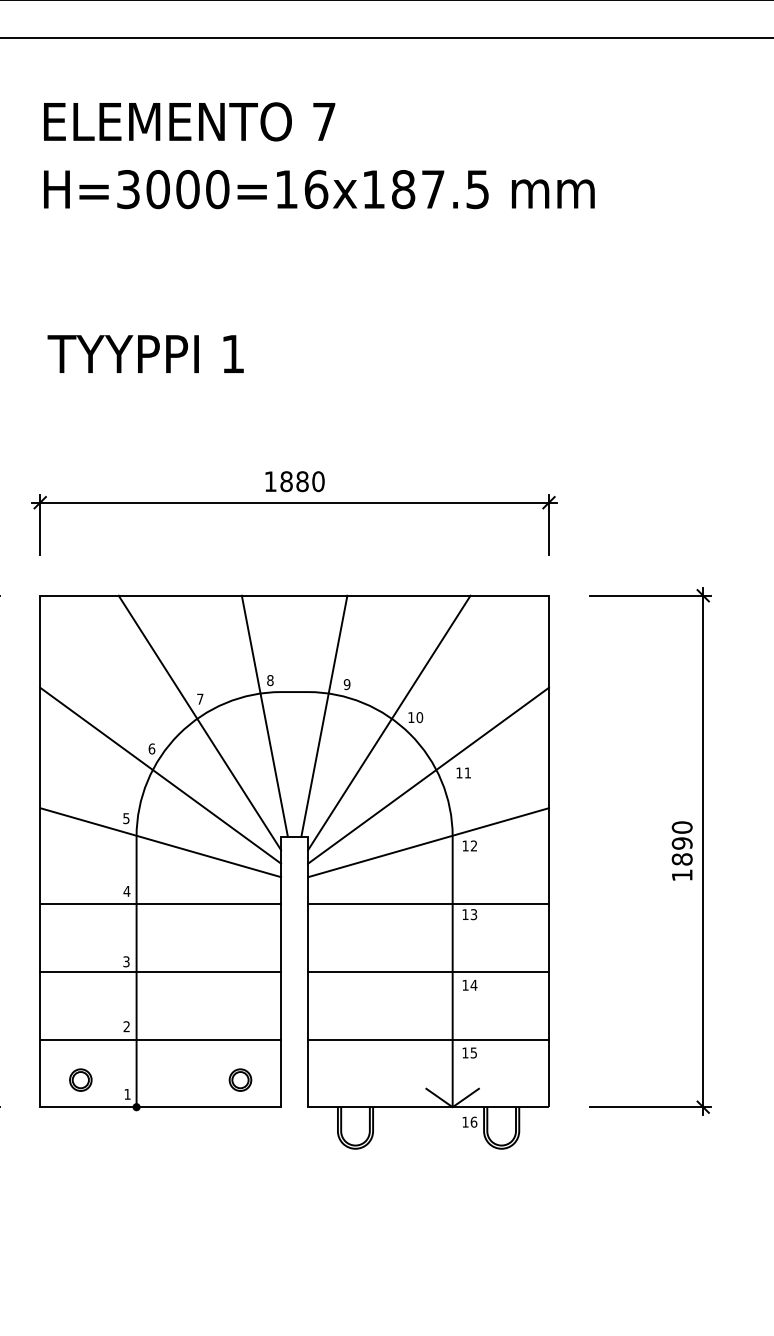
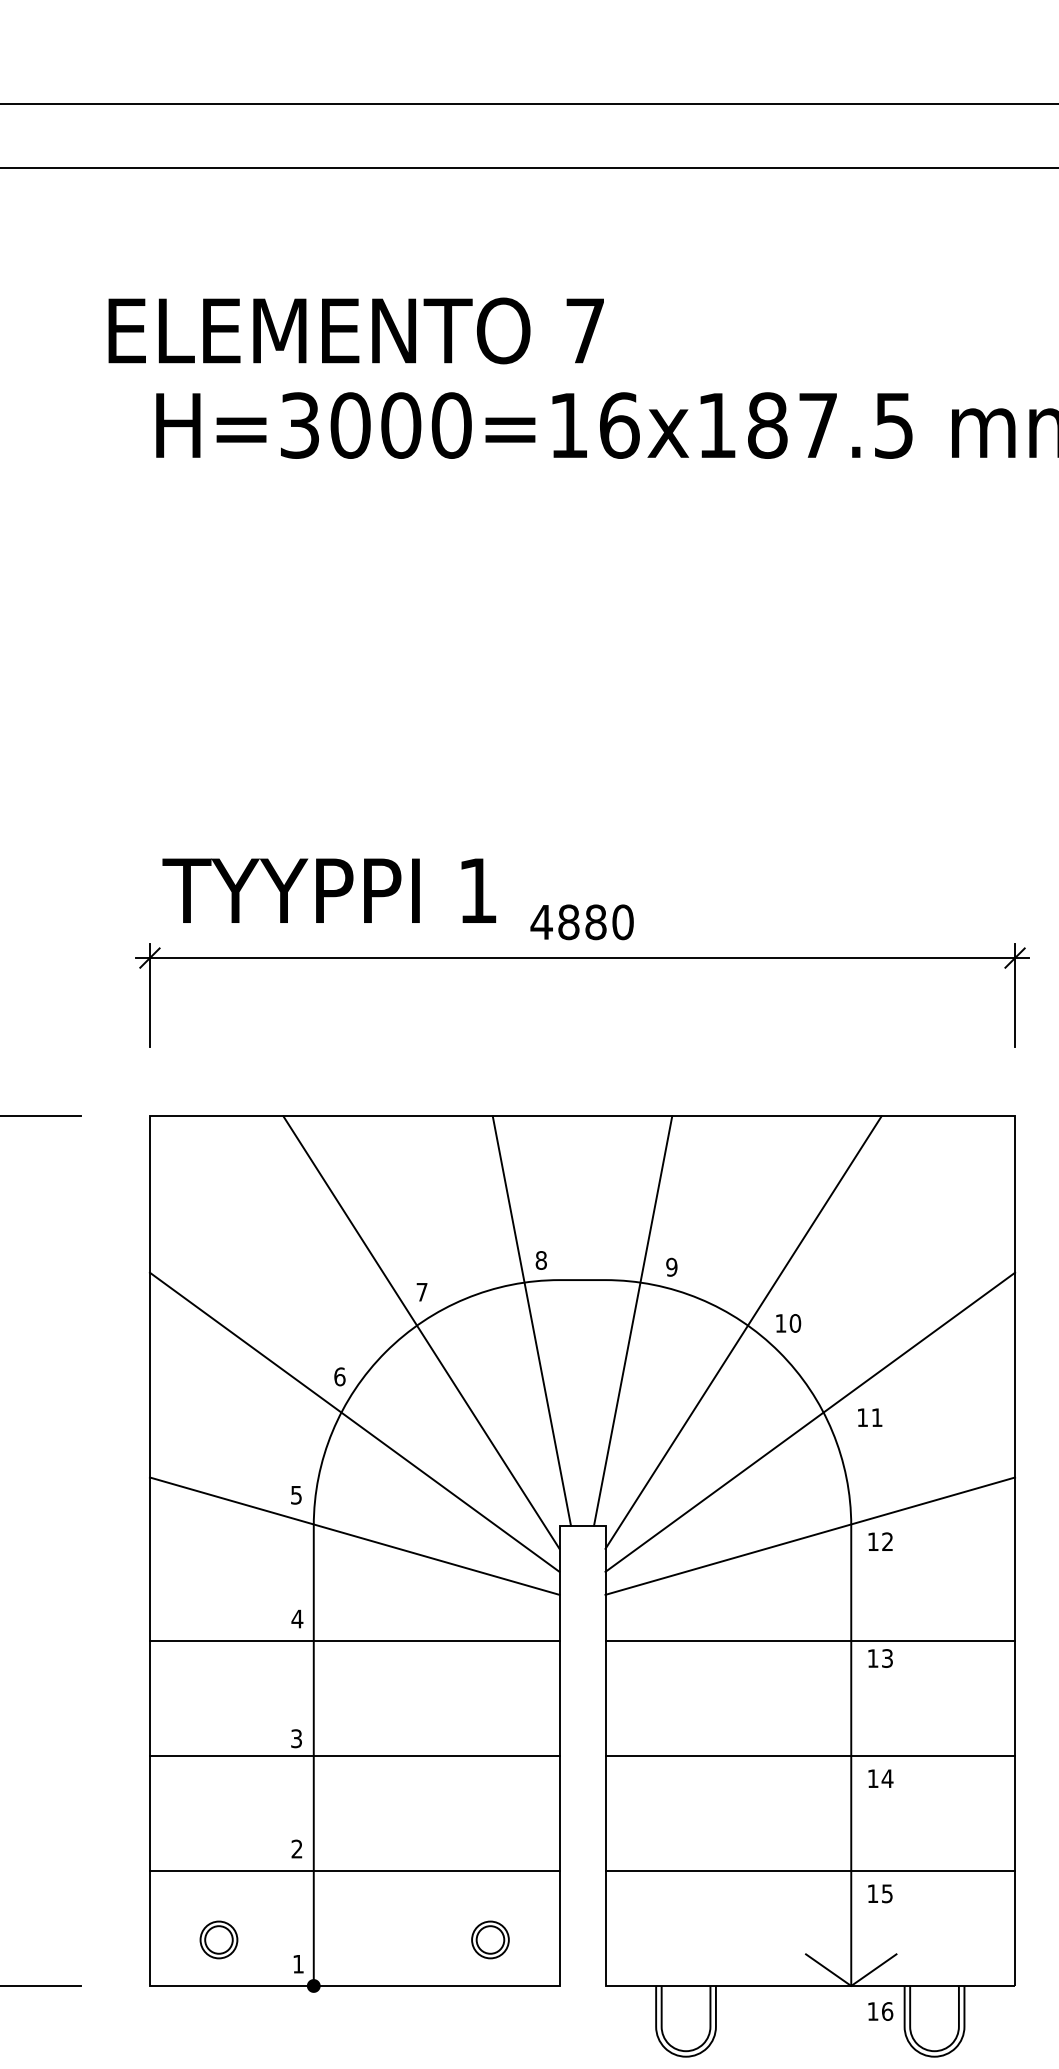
text: (189, 121) -> (356, 330), moved
text: (145, 353) -> (328, 889), moved
text: (270, 481) -> (541, 922), 1880 -> 4880

